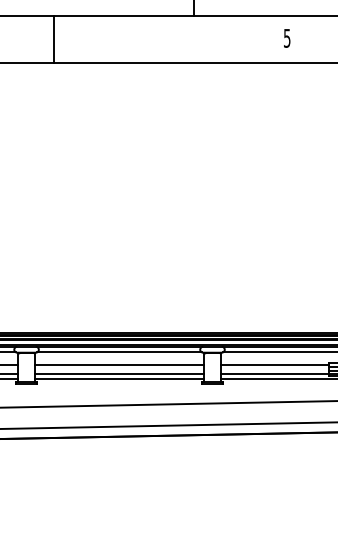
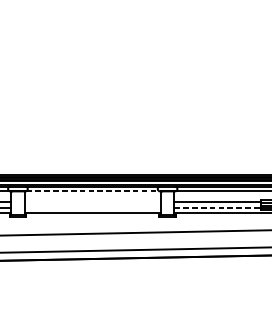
line: (120, 352) -> (93, 191), solid -> dashed
line: (119, 365) -> (92, 201), removed
line: (119, 373) -> (92, 208), removed
line: (274, 373) -> (217, 208), solid -> dashed

